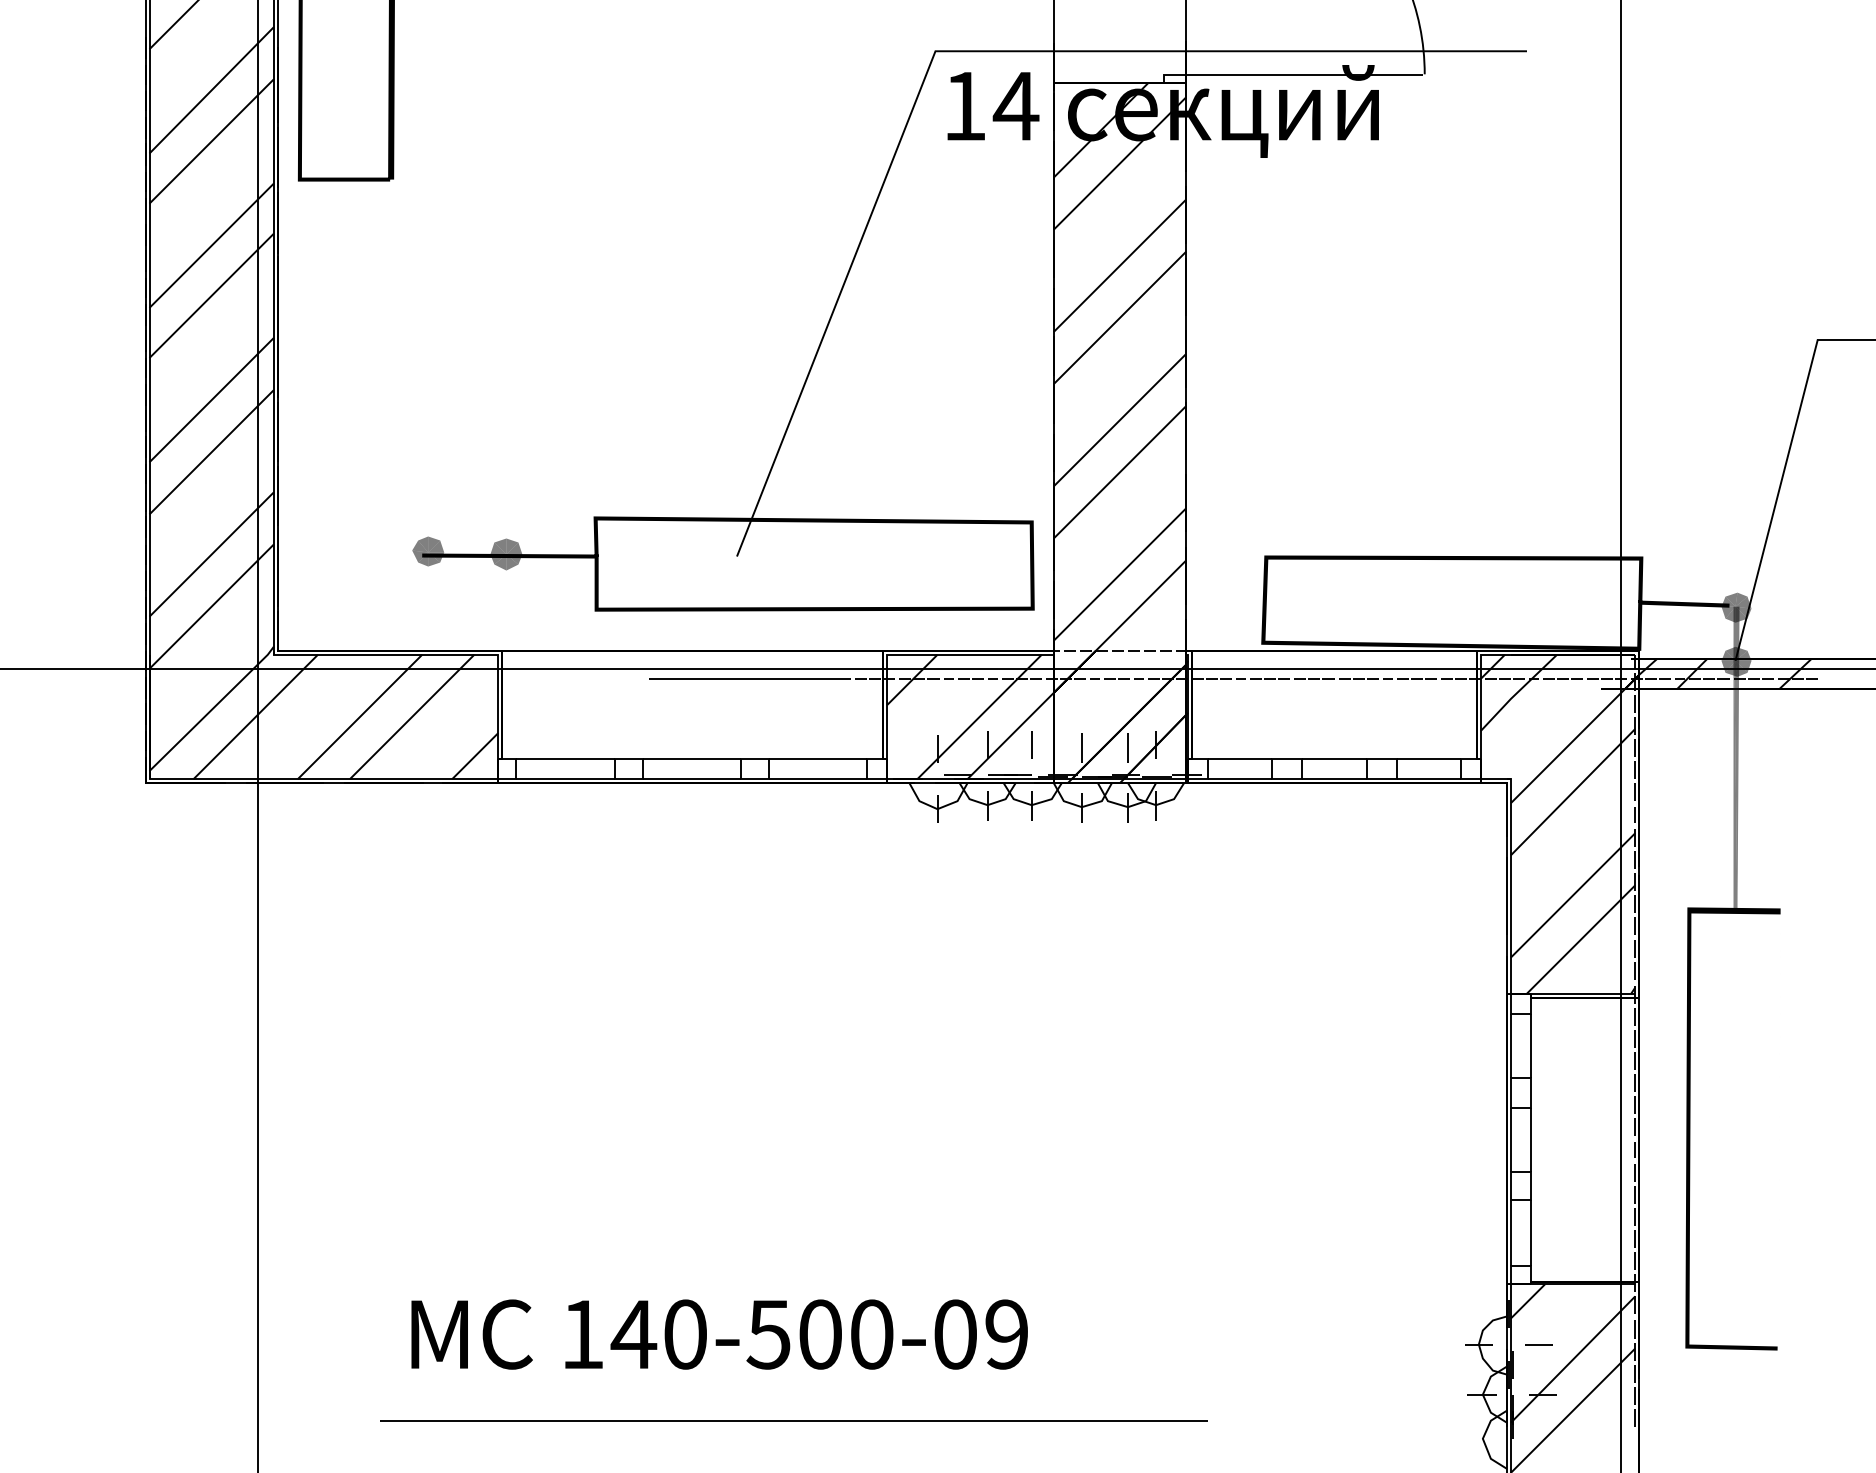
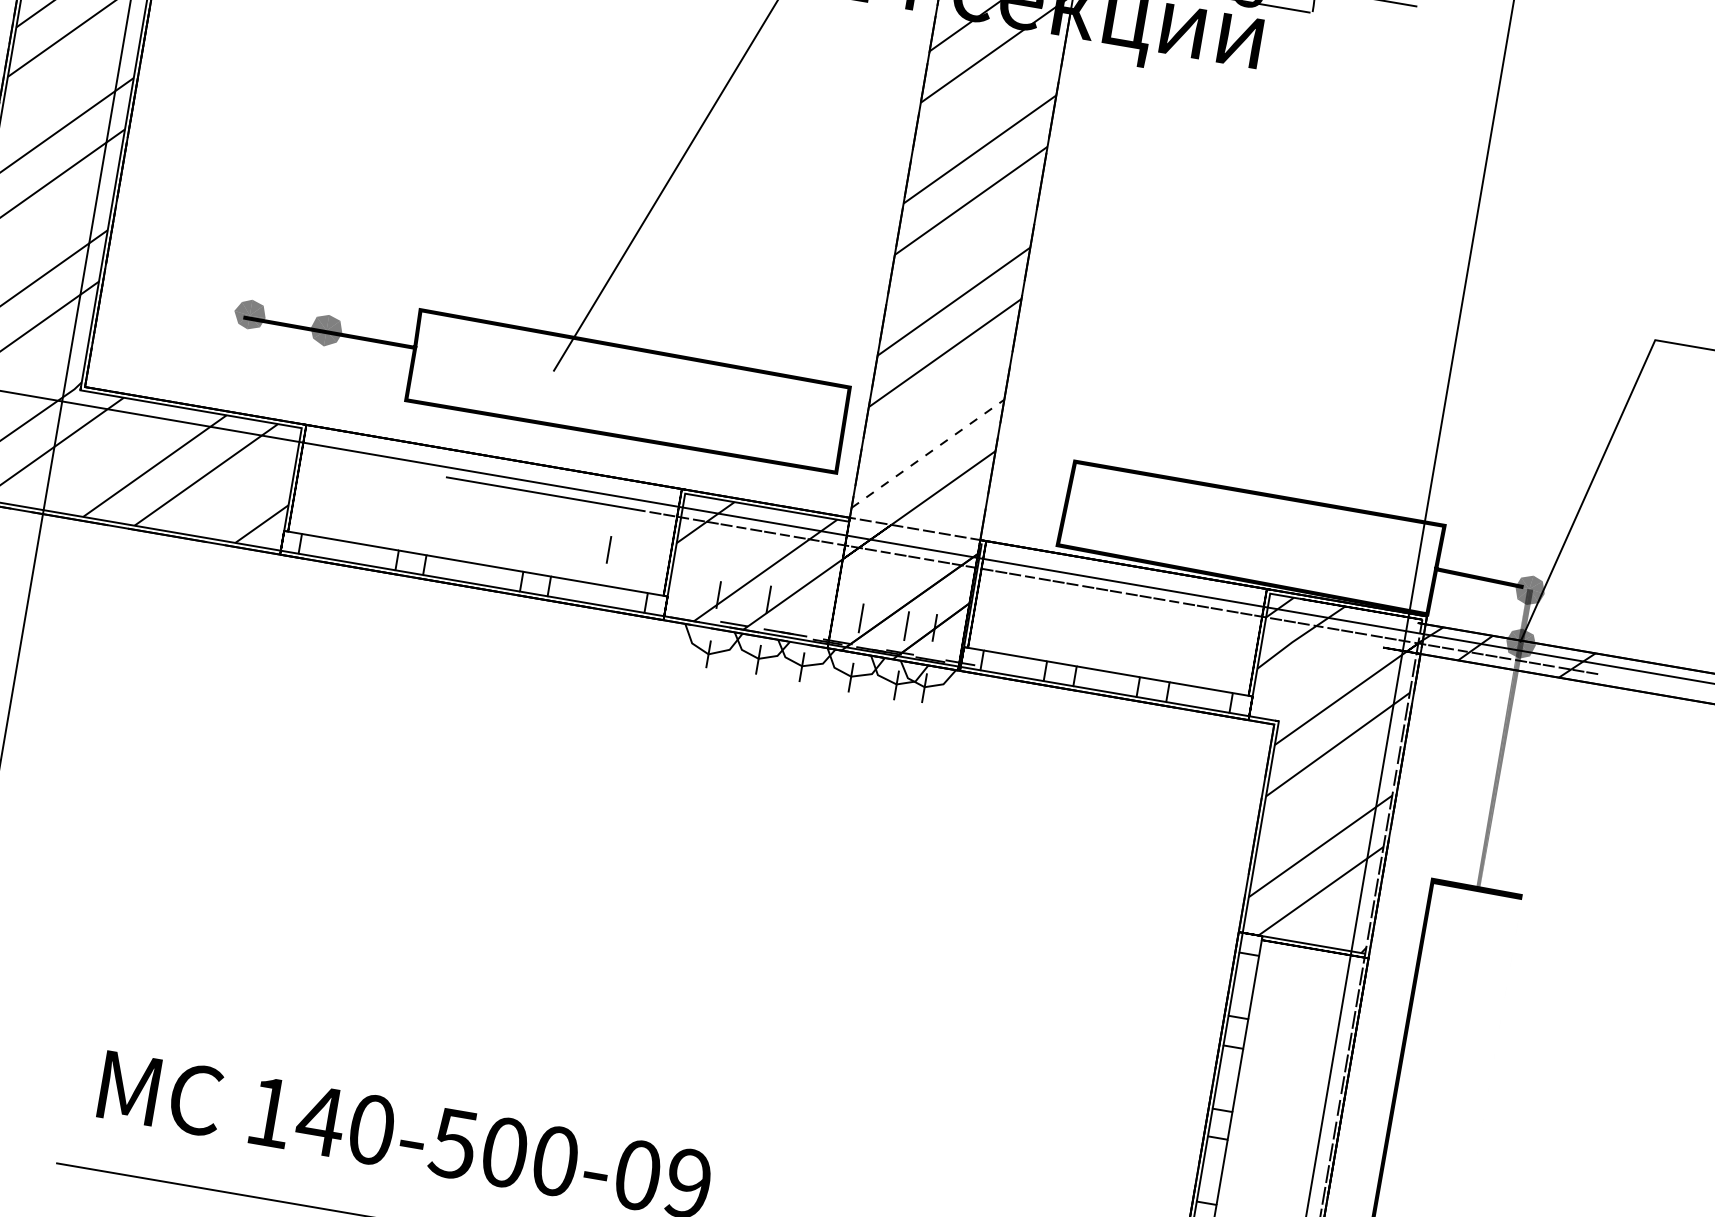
line: (1119, 574) -> (927, 453), solid -> dashed
line: (1031, 744) -> (608, 549), moved

